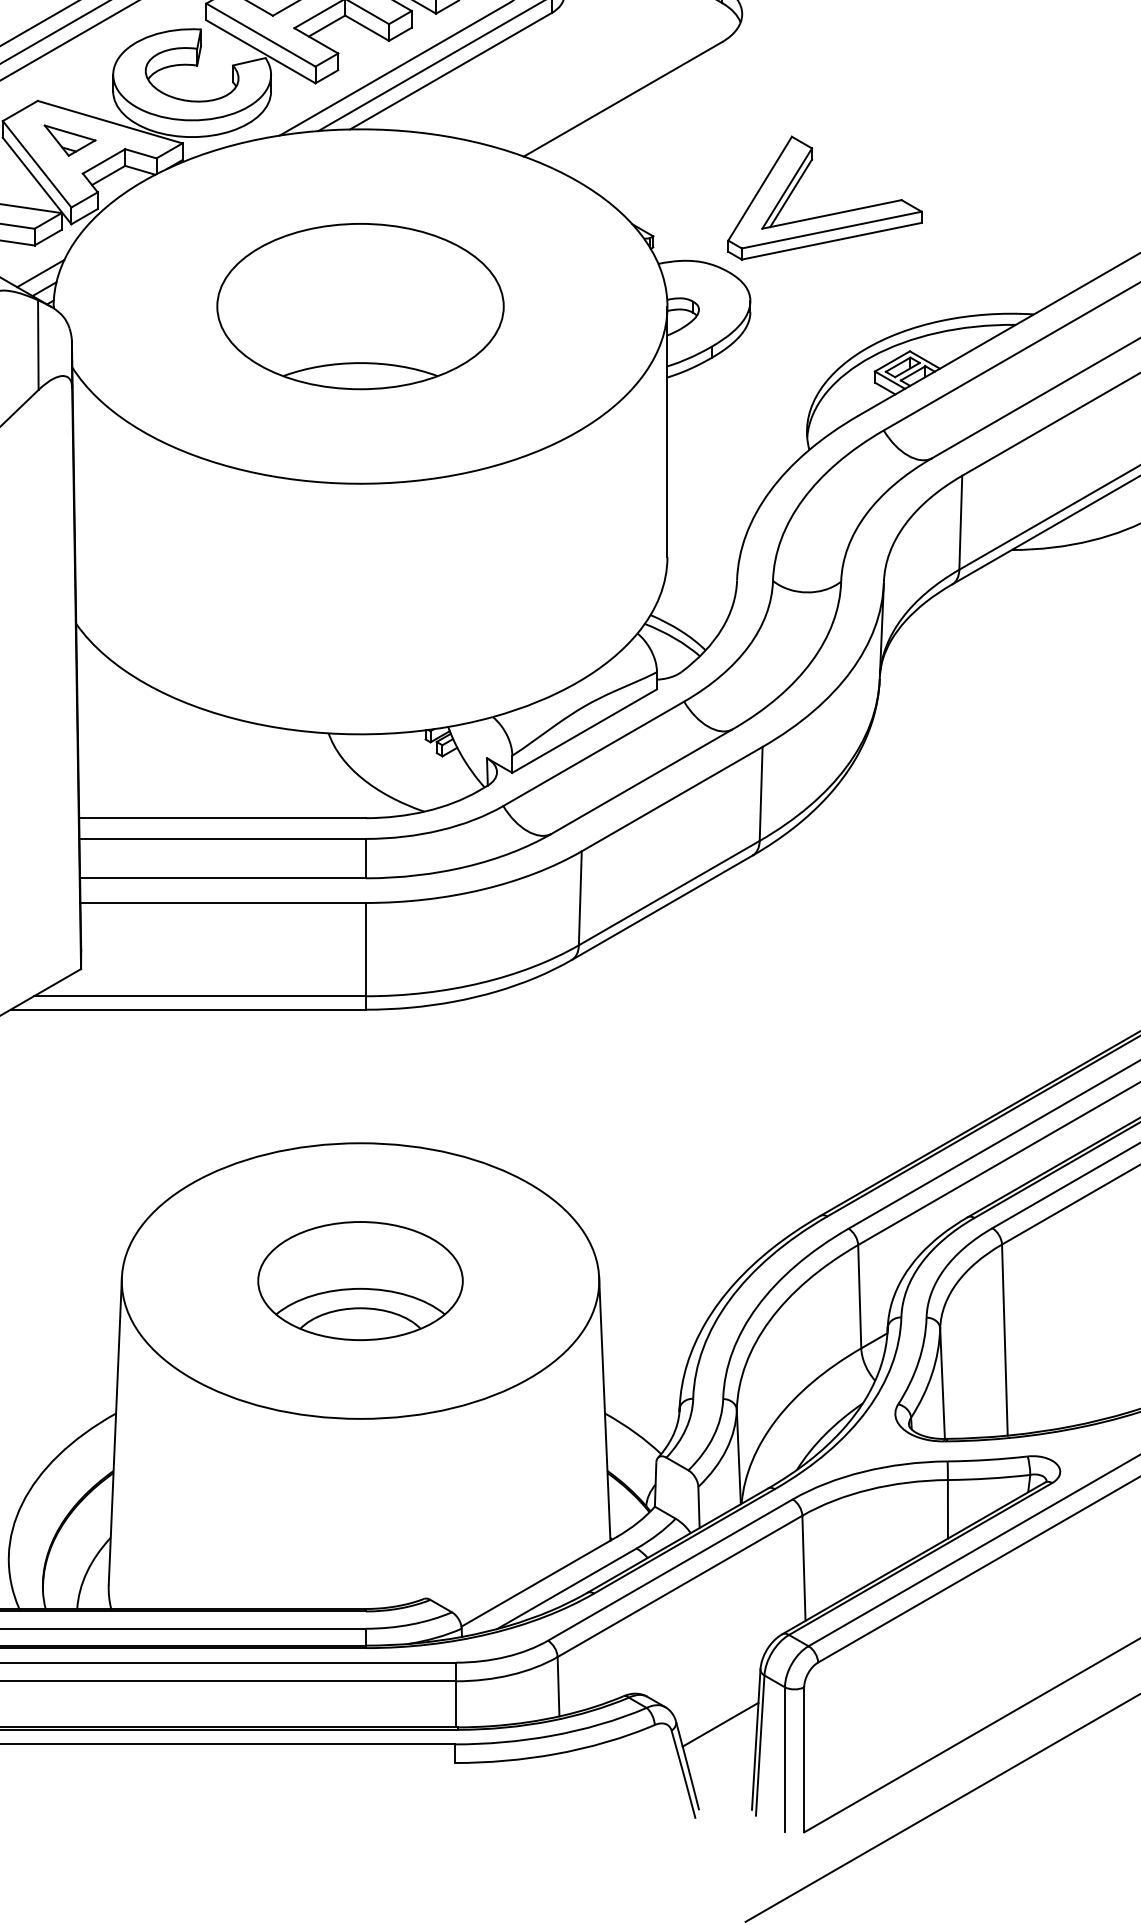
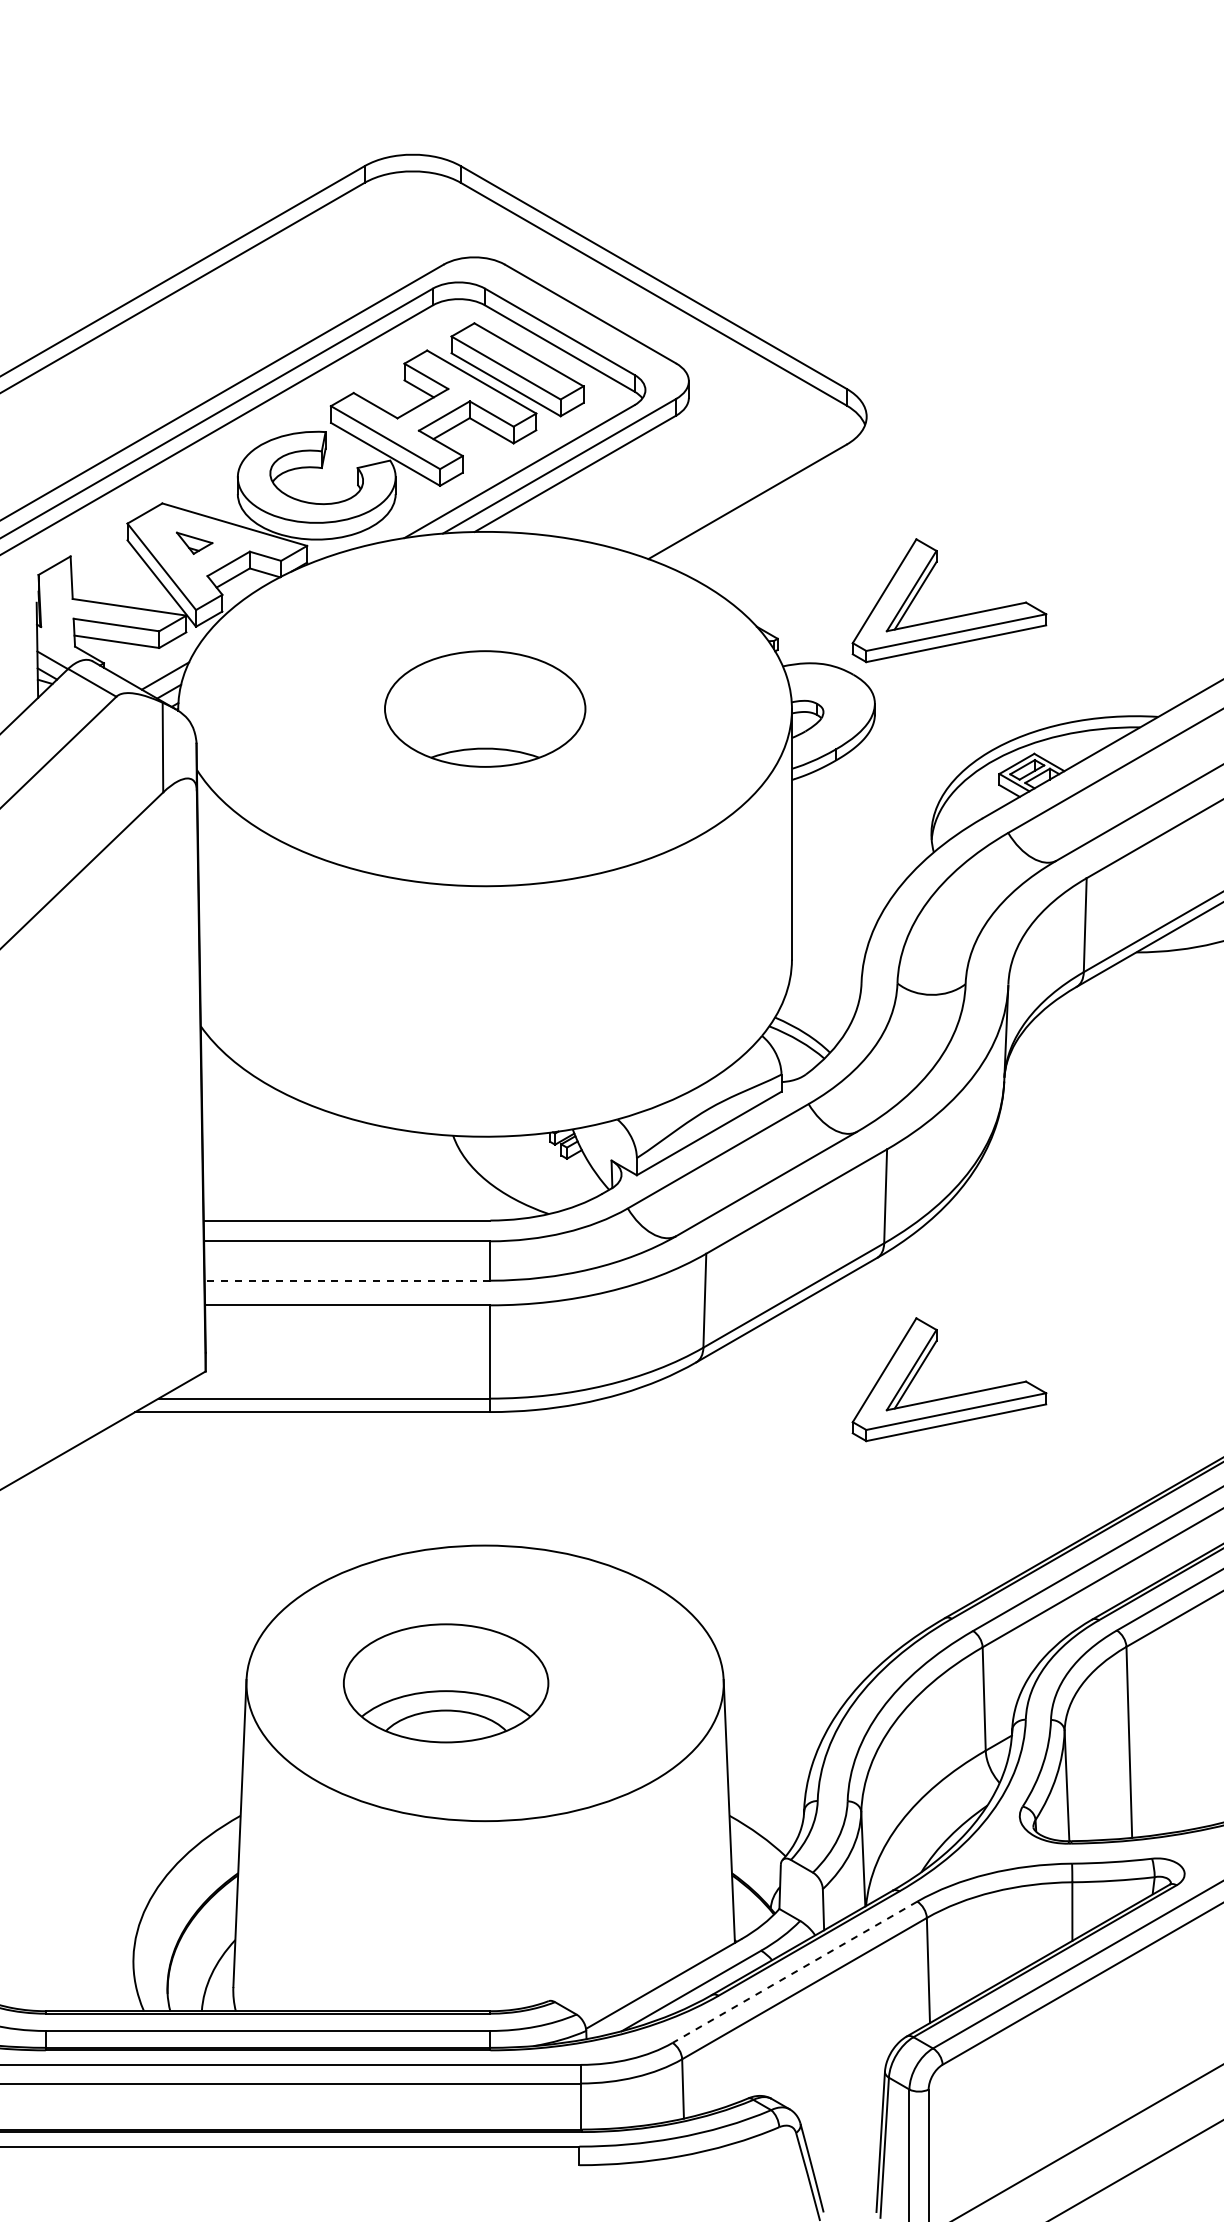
part: (69, 140) -> (194, 543), size x0.7
part: (360, 306) -> (485, 708), size x0.7
line: (222, 878) -> (347, 1280), solid -> dashed
part: (828, 993) -> (952, 1395), added
part: (360, 1281) -> (446, 1683), moved
line: (669, 1570) -> (794, 1972), solid -> dashed
line: (720, 1724) -> (844, 2126), removed

